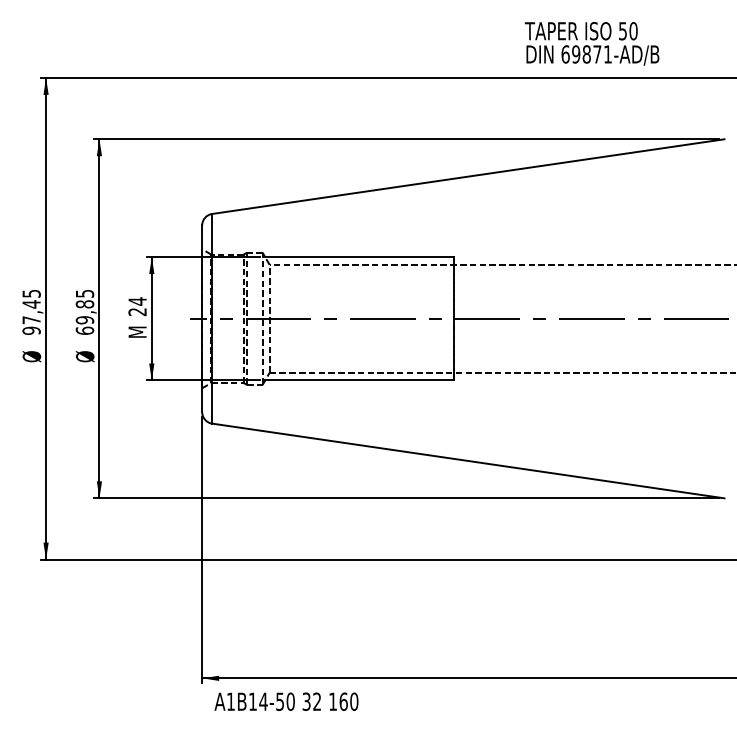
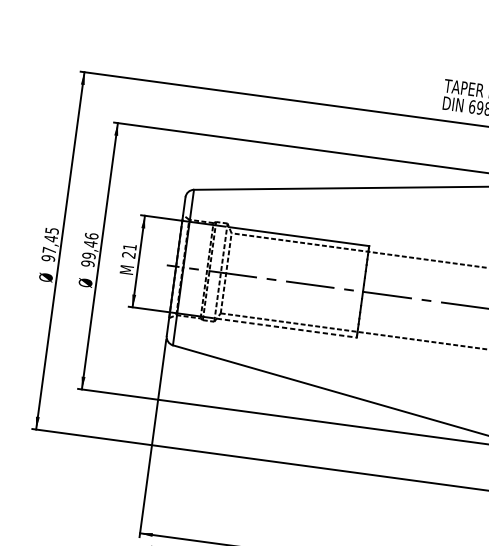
text: (137, 301) -> (129, 247), 24 -> 21
text: (84, 311) -> (89, 249), 69,85 -> 99,46
line: (360, 380) -> (287, 328), solid -> dashed

